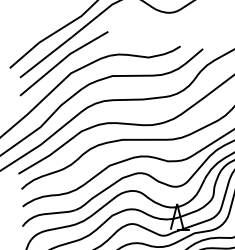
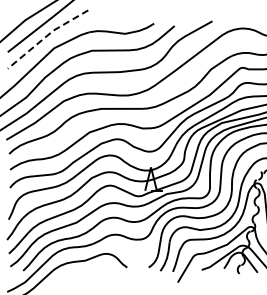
line: (62, 60) -> (46, 36), solid -> dashed

